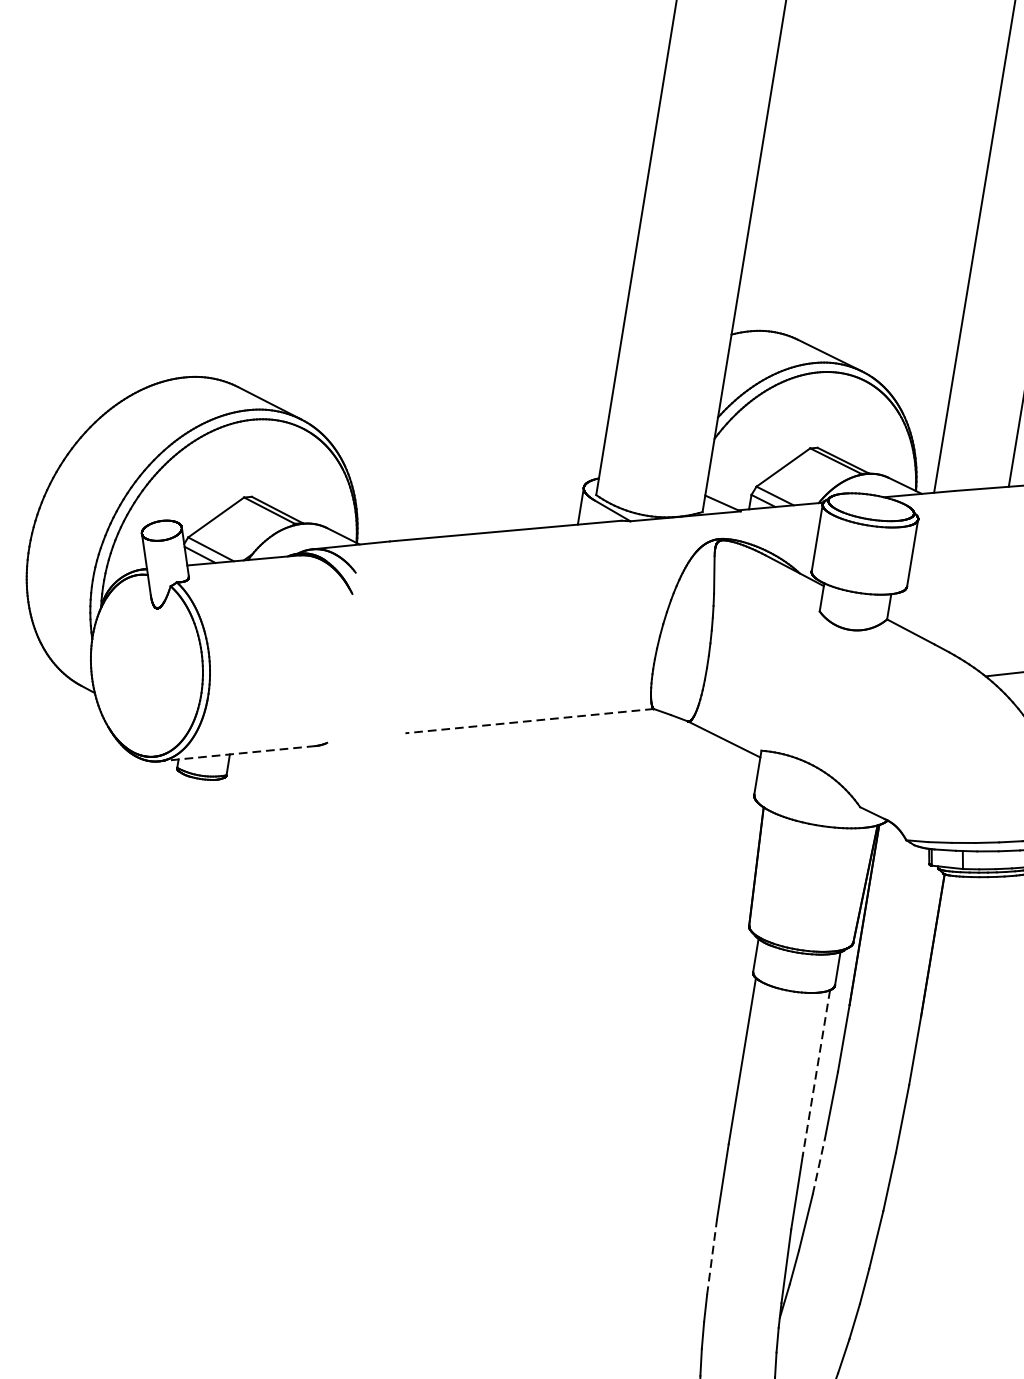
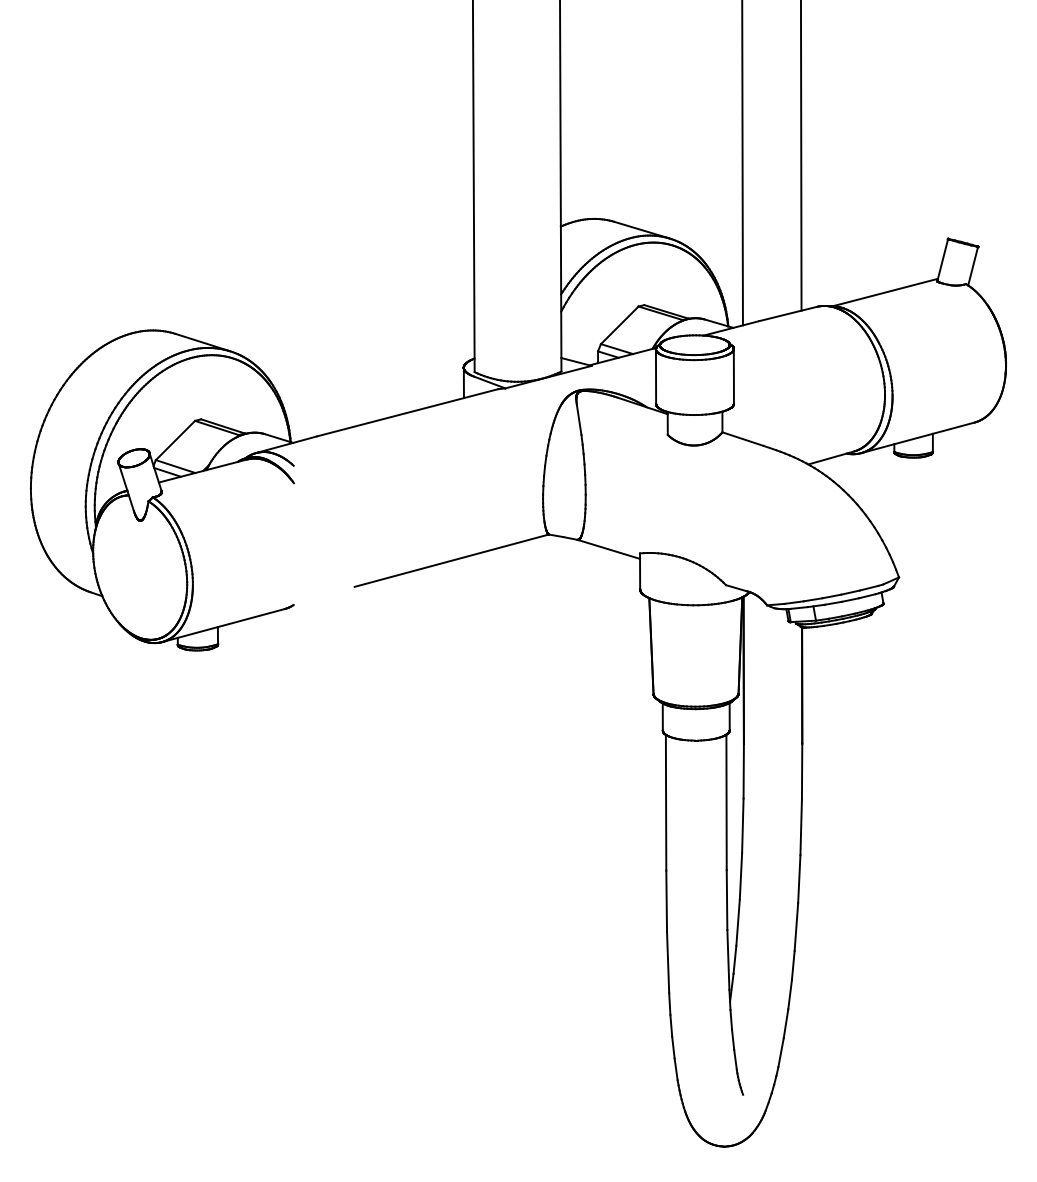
line: (529, 720) -> (451, 560), dashed -> solid
line: (237, 753) -> (223, 625), dashed -> solid
line: (816, 1073) -> (726, 802), dashed -> solid
line: (818, 1165) -> (740, 875), dashed -> solid
line: (712, 1257) -> (668, 962), dashed -> solid

